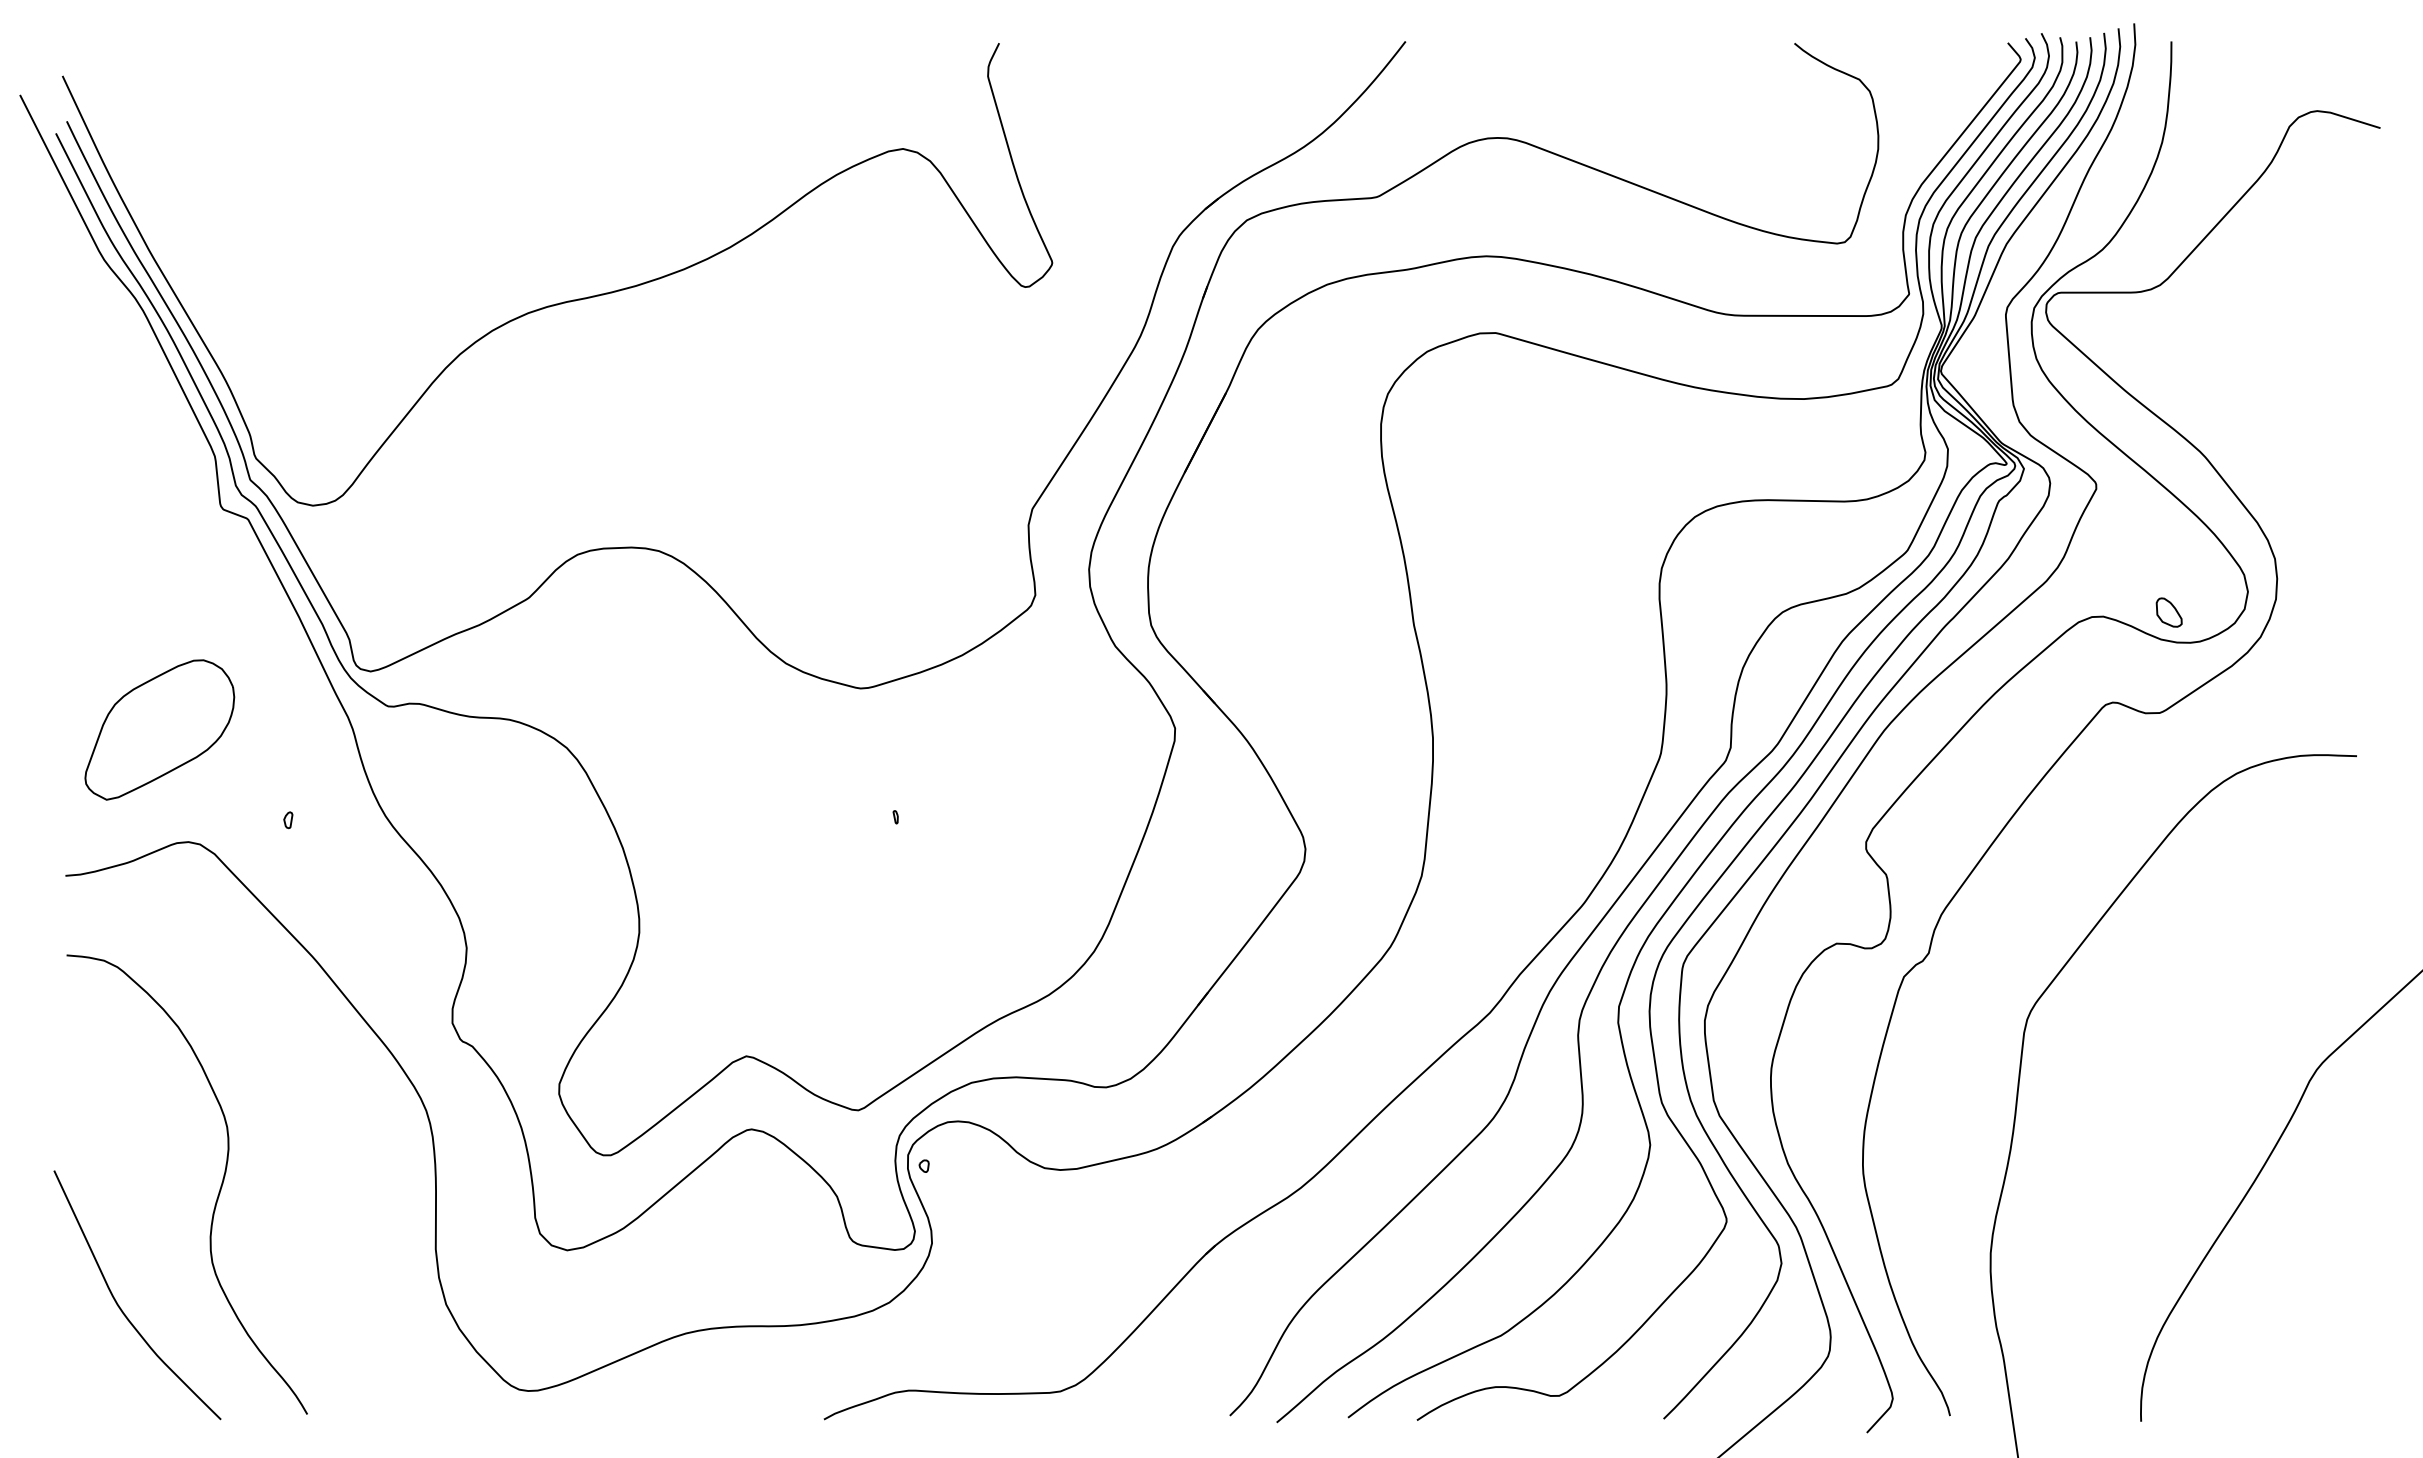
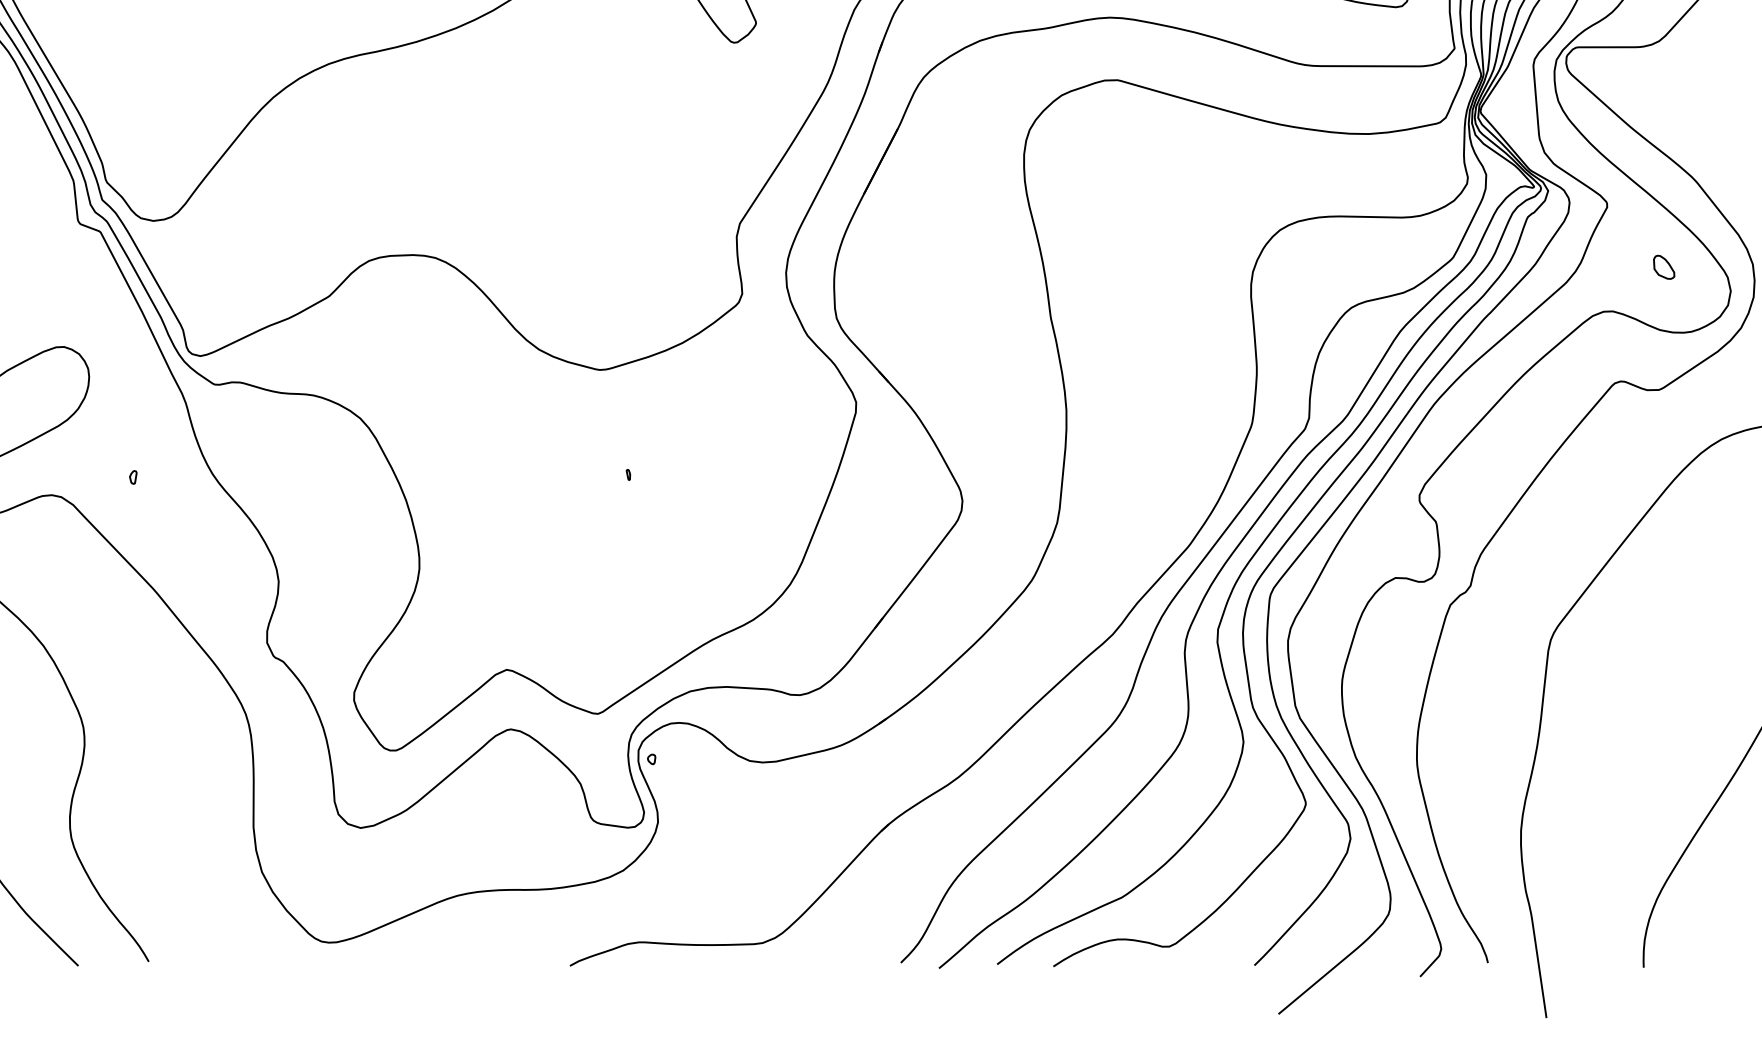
part: (2168, 612) -> (1663, 267), moved

